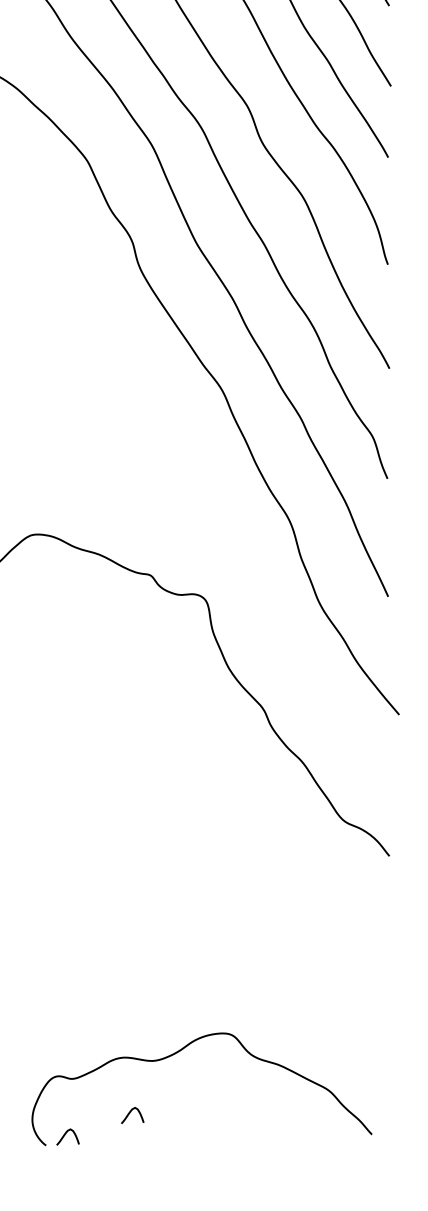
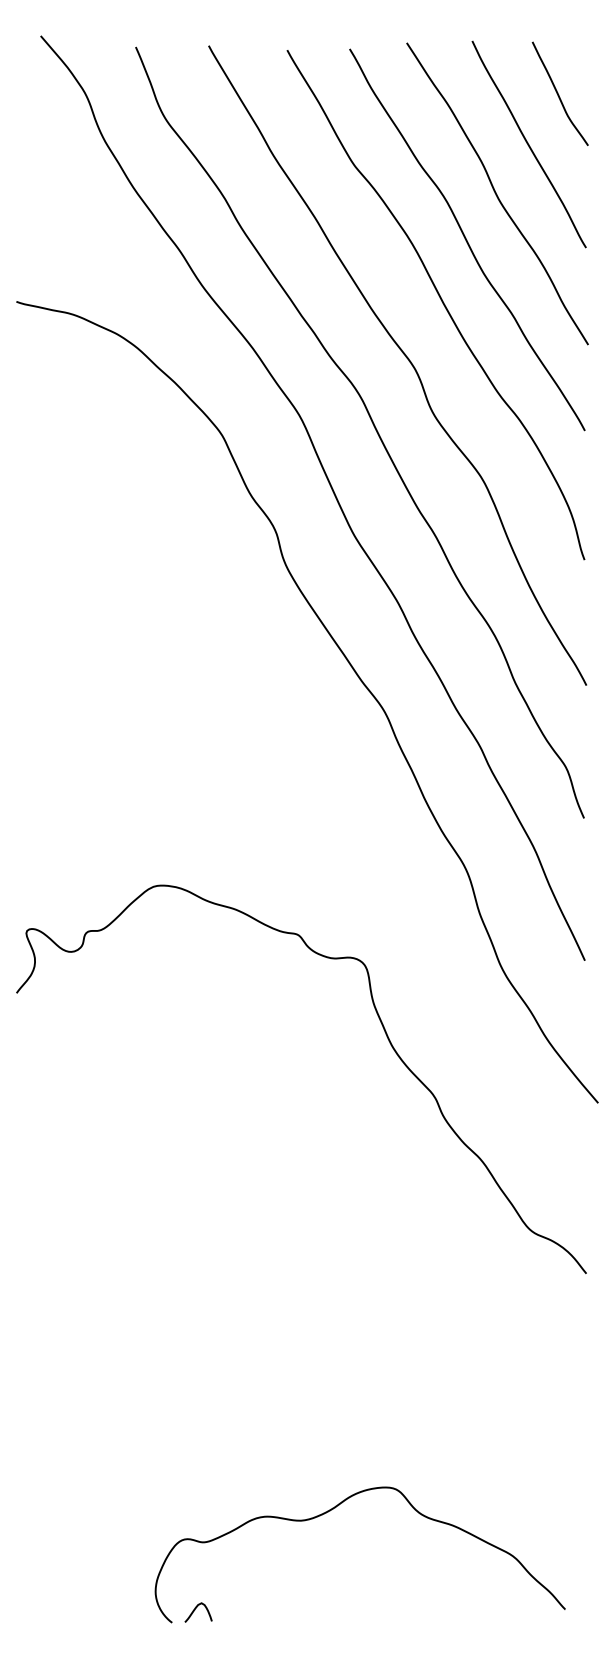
curve: (130, 1113) -> (273, 1584), removed

